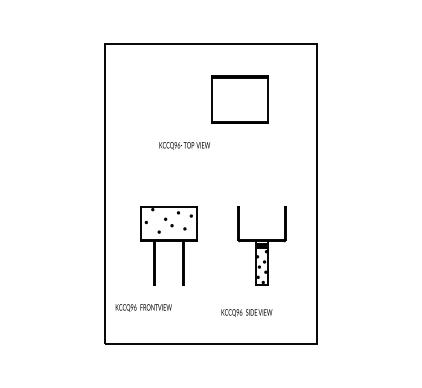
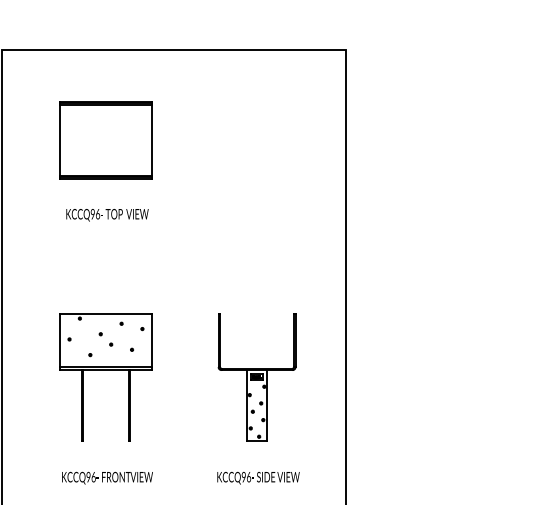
part: (239, 99) -> (105, 139), moved
text: (184, 145) -> (107, 214), moved
text: (143, 307) -> (107, 477), moved
text: (246, 312) -> (257, 477), moved

